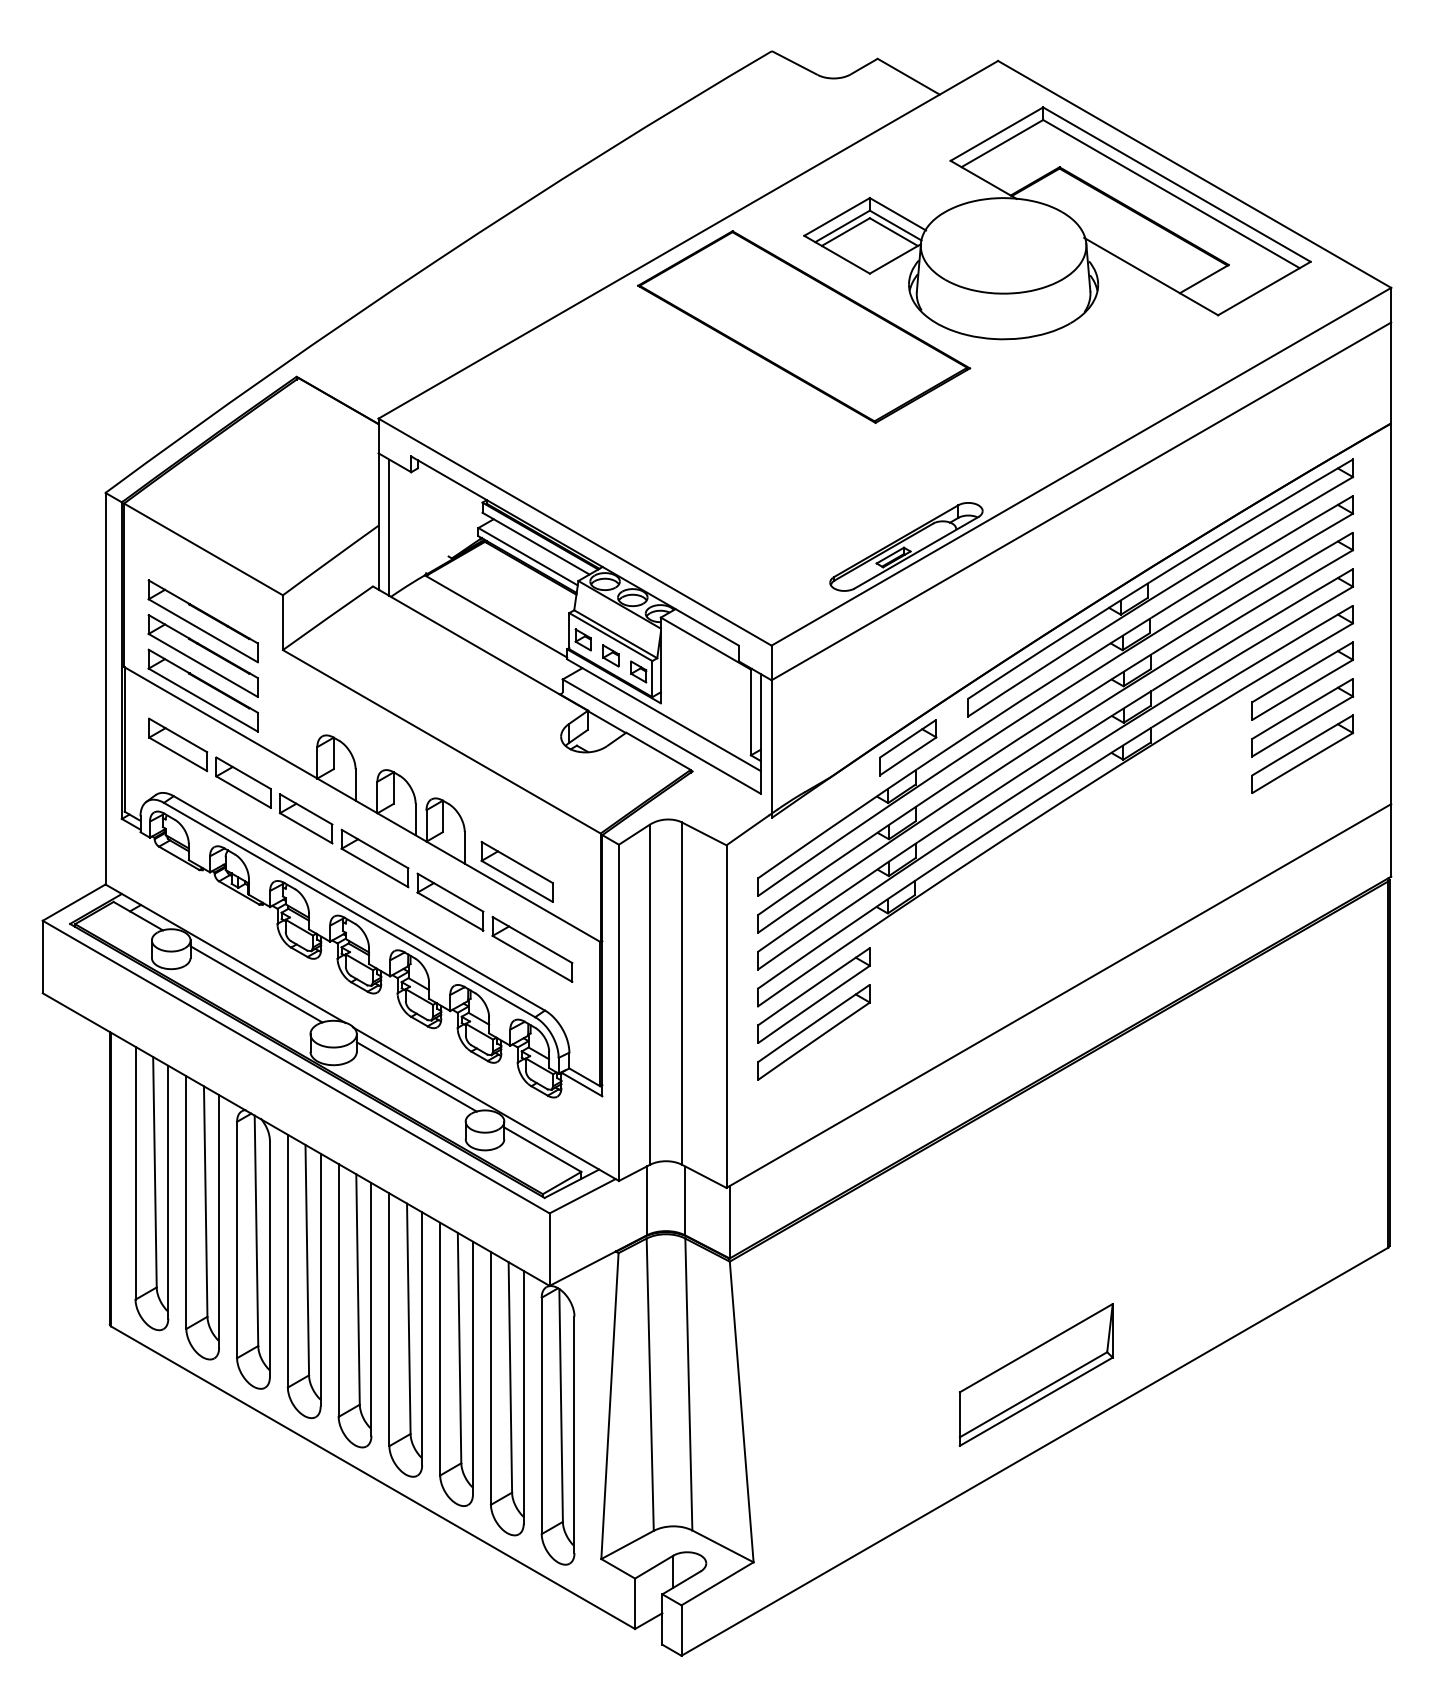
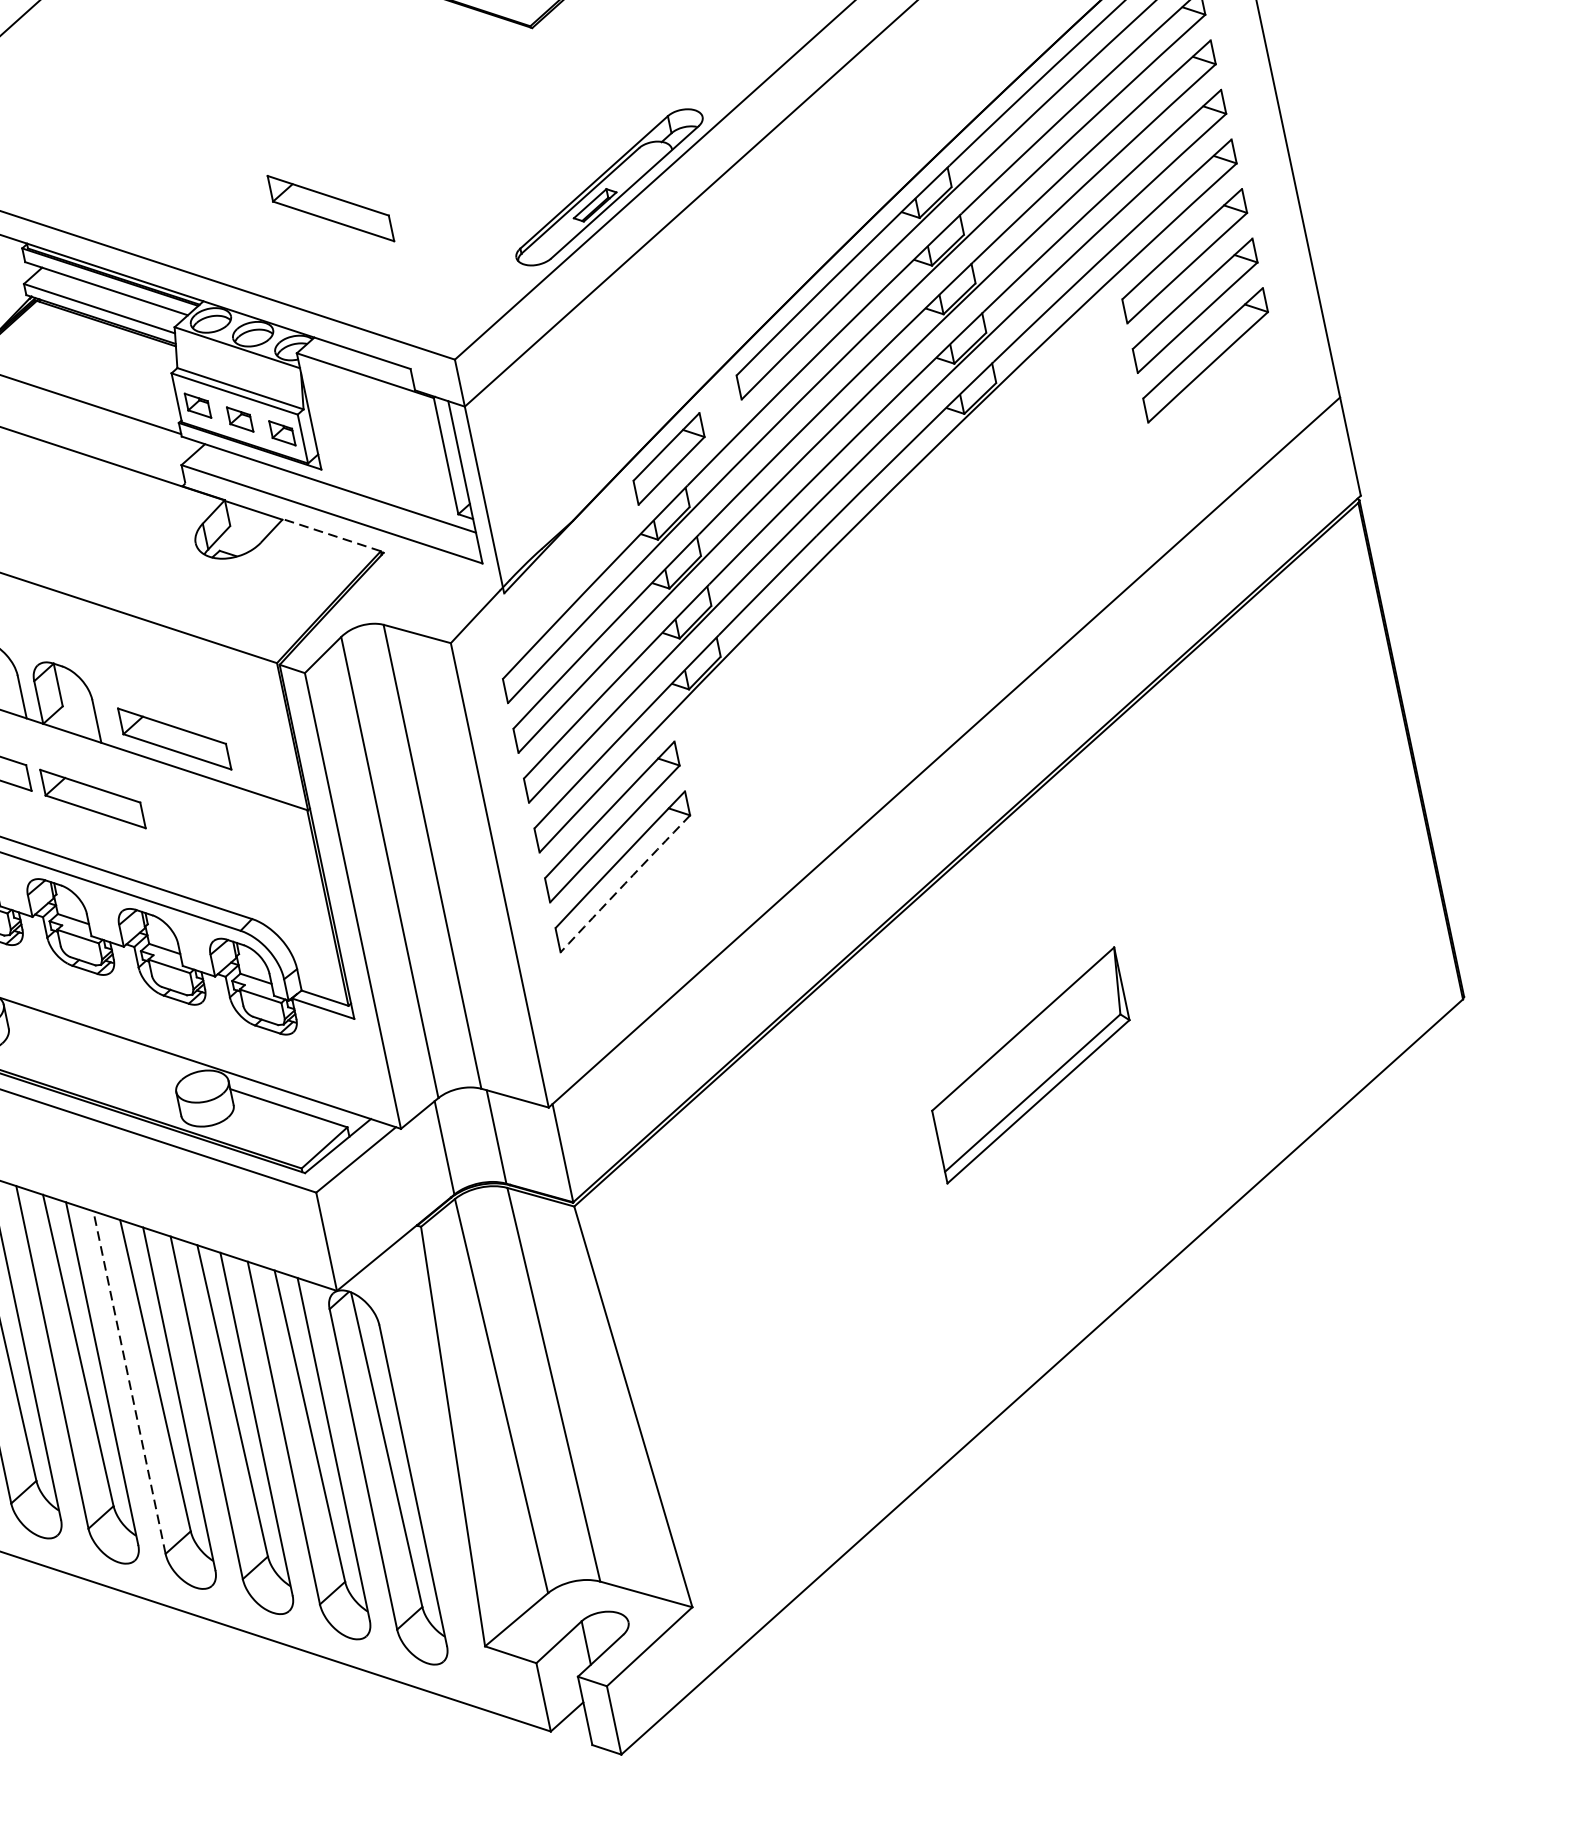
line: (658, 751) -> (331, 535), solid -> dashed
part: (532, 949) -> (330, 208), moved
arc: (813, 1041) -> (624, 884), solid -> dashed
line: (416, 1076) -> (96, 1045), removed
line: (389, 1319) -> (129, 1382), solid -> dashed
part: (1035, 1374) -> (1029, 1065), moved

